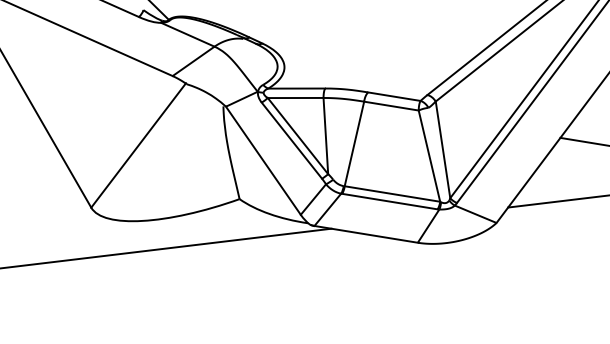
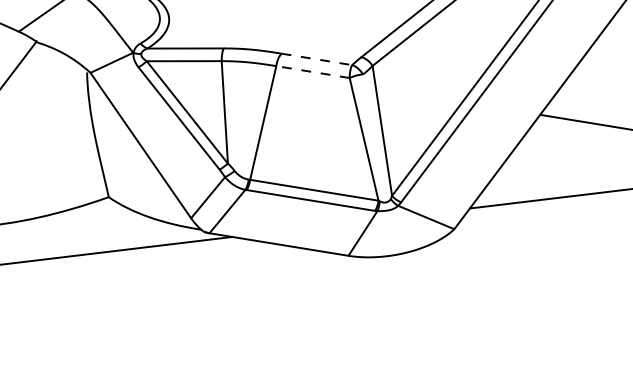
line: (394, 96) -> (317, 59), solid -> dashed
line: (391, 106) -> (313, 72), solid -> dashed

